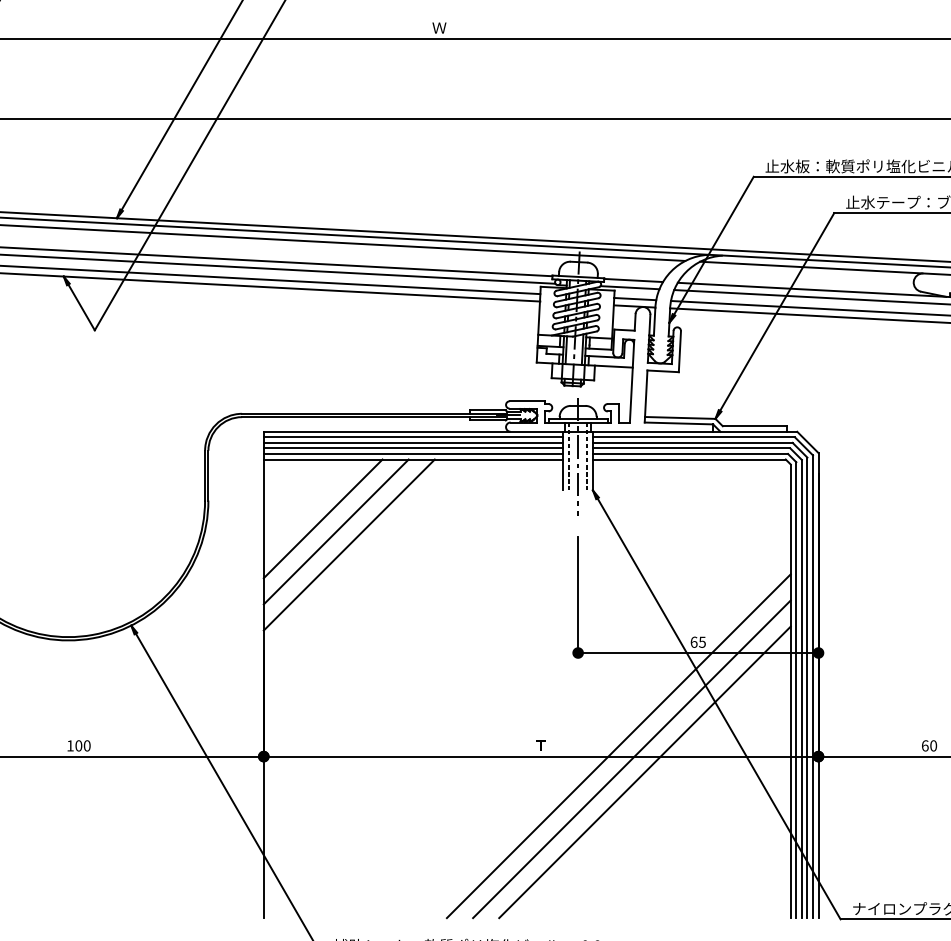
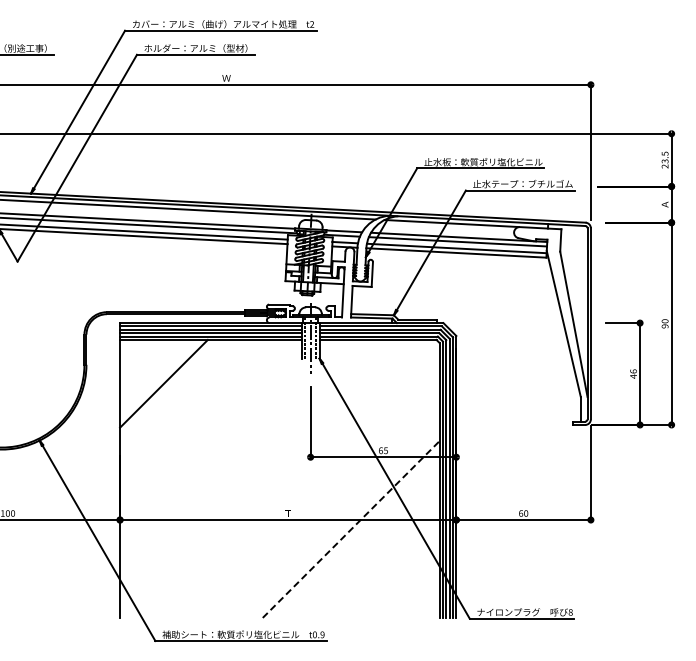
line: (323, 518) -> (156, 375), removed
line: (348, 544) -> (171, 391), removed
line: (619, 745) -> (335, 513), removed
line: (630, 759) -> (342, 521), removed
line: (645, 772) -> (351, 529), solid -> dashed

